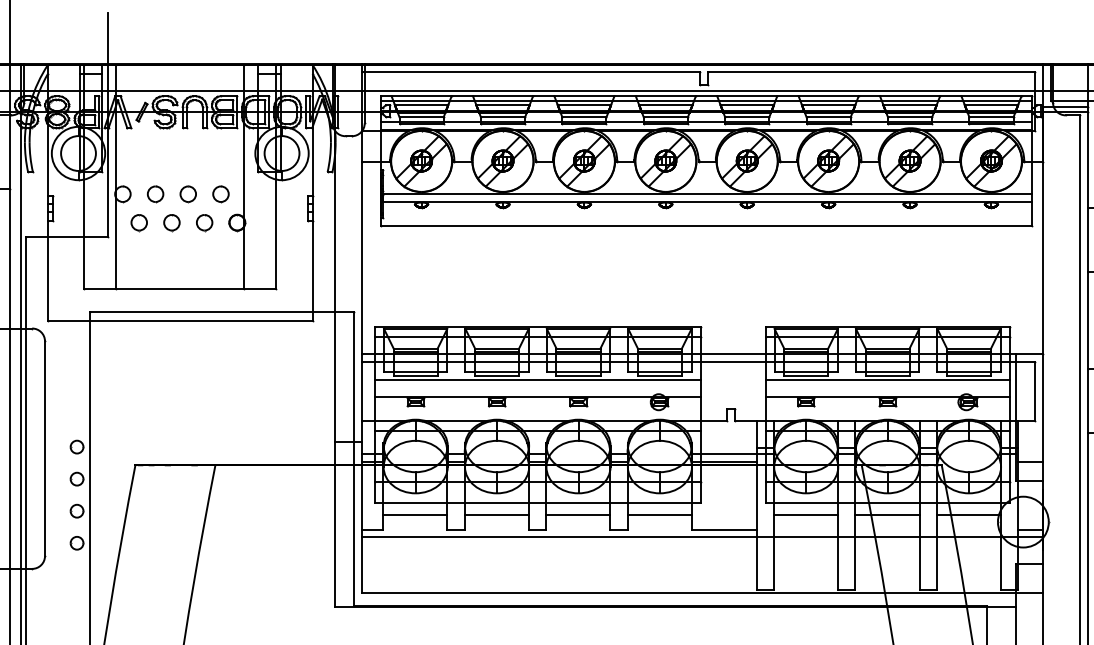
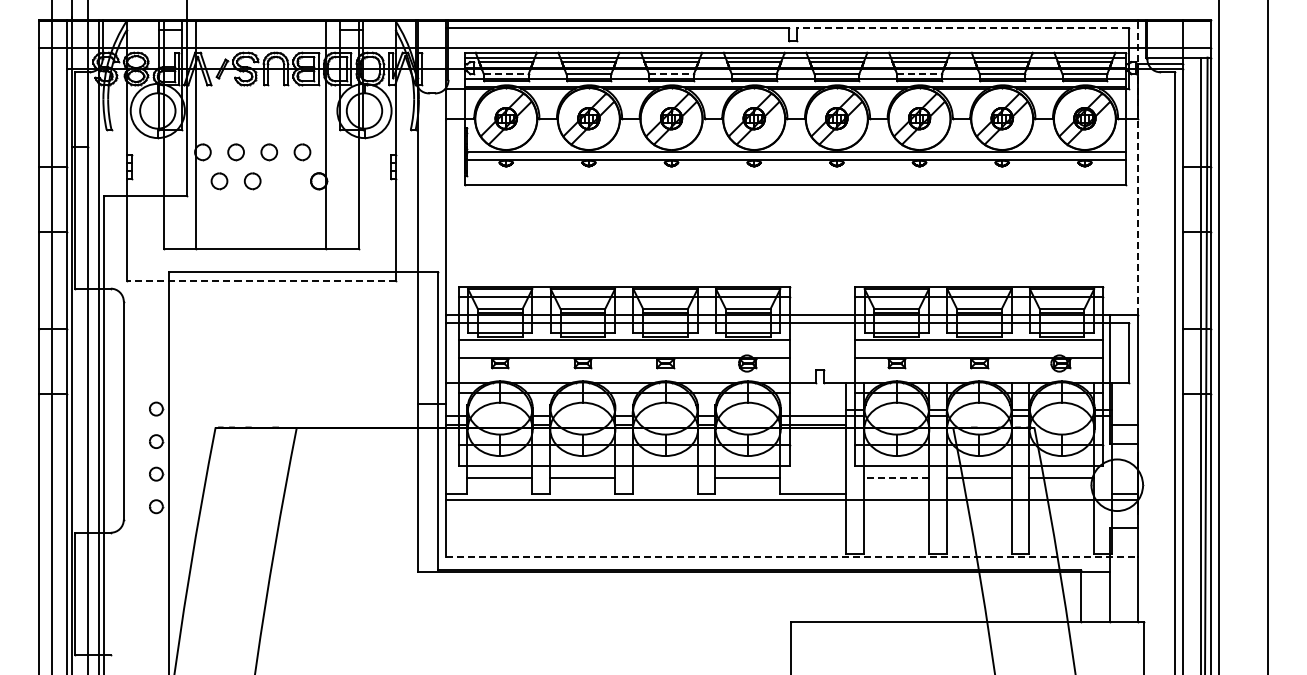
line: (870, 72) -> (962, 28), solid -> dashed
line: (421, 117) -> (506, 74), solid -> dashed
line: (585, 117) -> (672, 74), solid -> dashed
line: (829, 117) -> (920, 74), solid -> dashed
line: (1043, 209) -> (1137, 167), solid -> dashed
part: (204, 222) -> (285, 181), removed
line: (179, 321) -> (260, 281), solid -> dashed
line: (577, 514) -> (664, 477), removed
line: (805, 514) -> (896, 477), solid -> dashed
line: (702, 593) -> (791, 557), solid -> dashed

